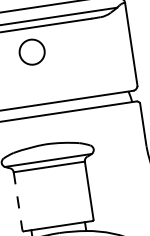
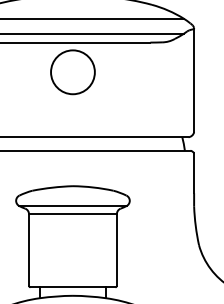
circle: (31, 52) -> (72, 72), size x1.43
line: (18, 200) -> (29, 249), dashed -> solid

